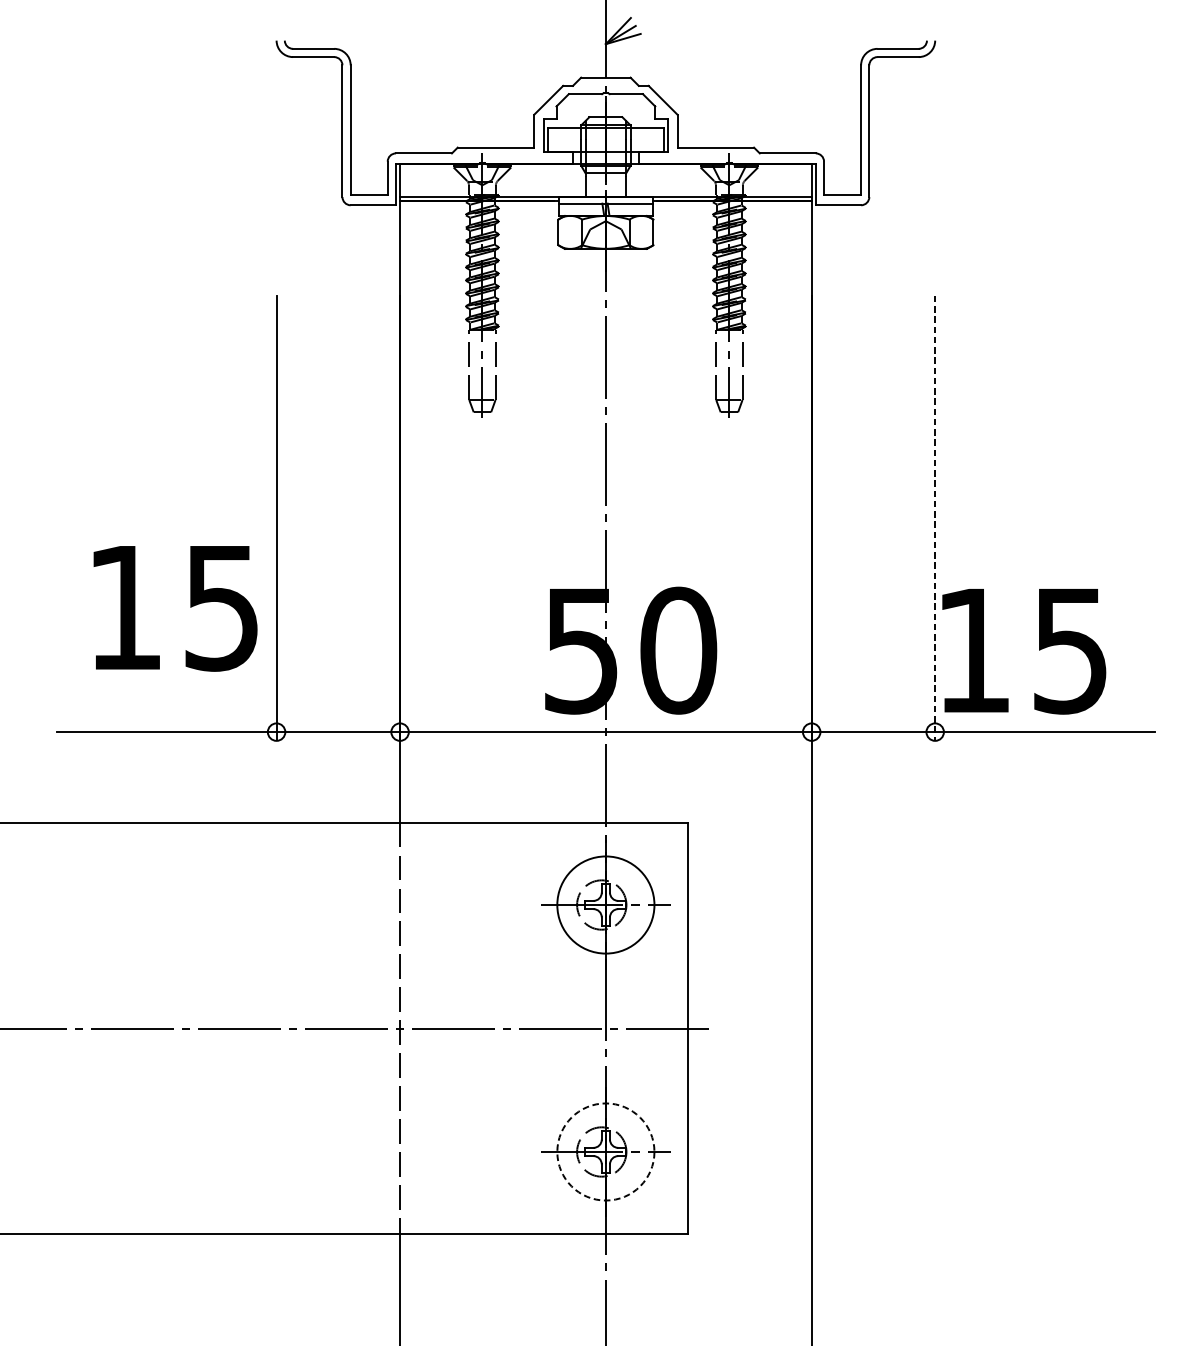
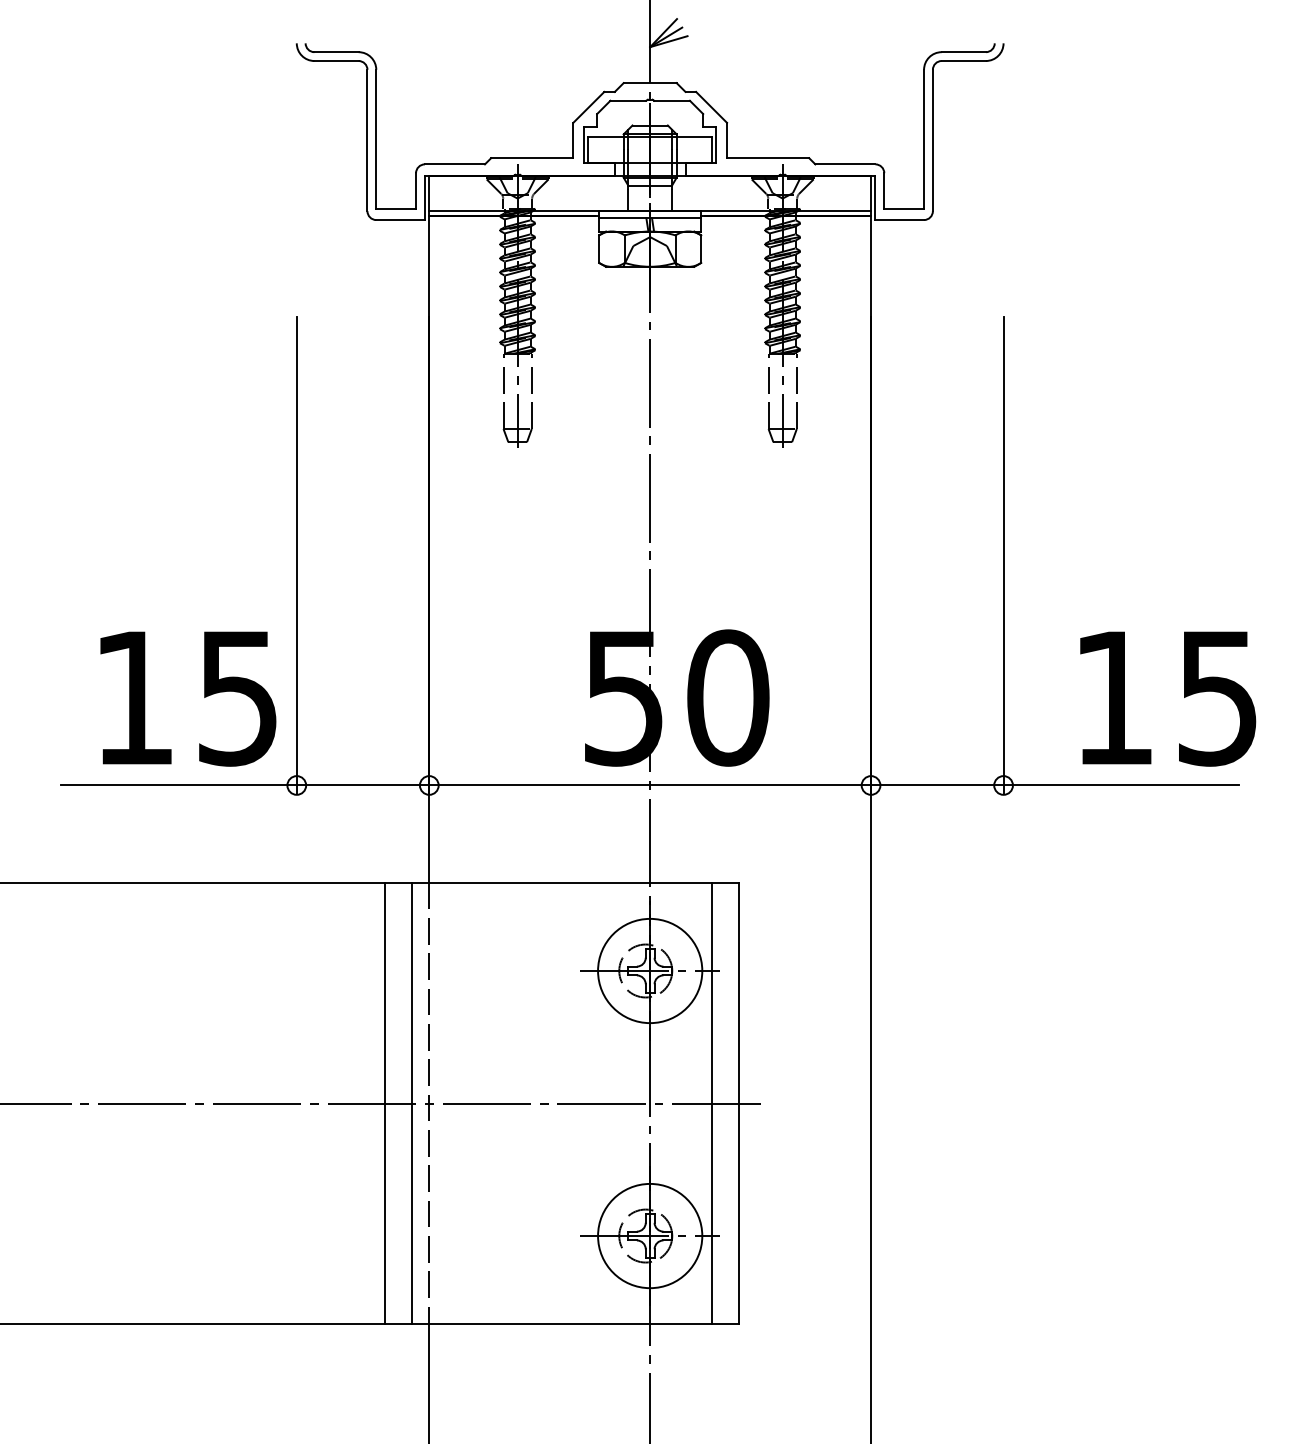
line: (935, 517) -> (1003, 555), dashed -> solid
text: (175, 608) -> (188, 698), moved
text: (1024, 651) -> (1168, 698), moved
line: (359, 1028) -> (385, 1103), added
line: (383, 1028) -> (411, 1103), added
line: (663, 1028) -> (712, 1103), added
circle: (606, 1151) -> (650, 1235), dashed -> solid

